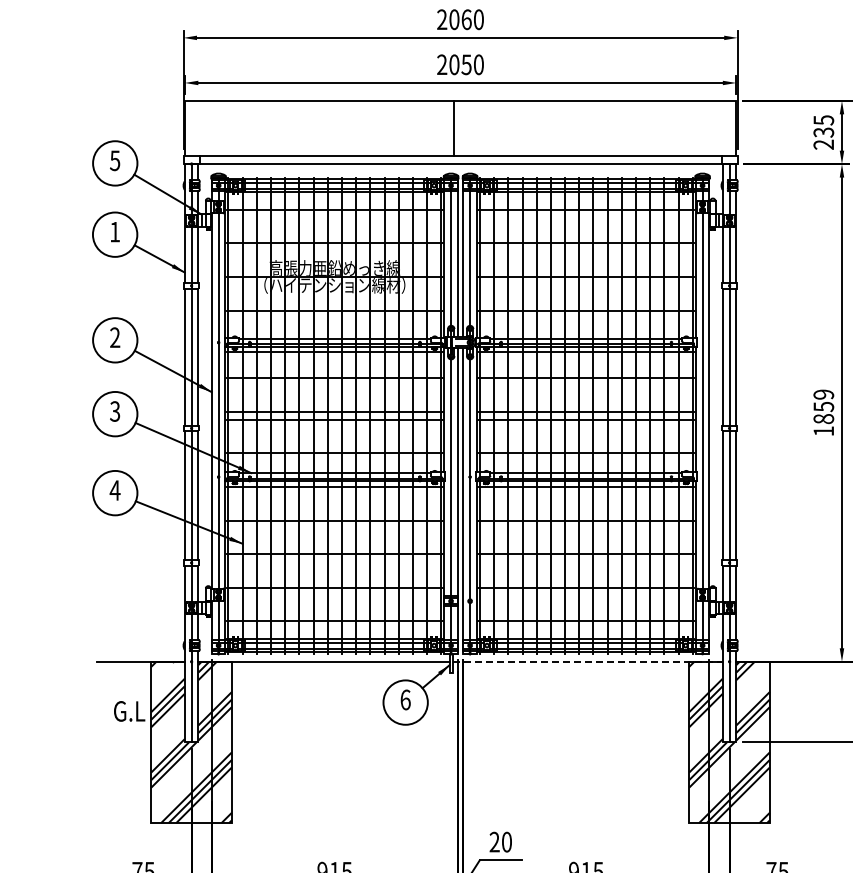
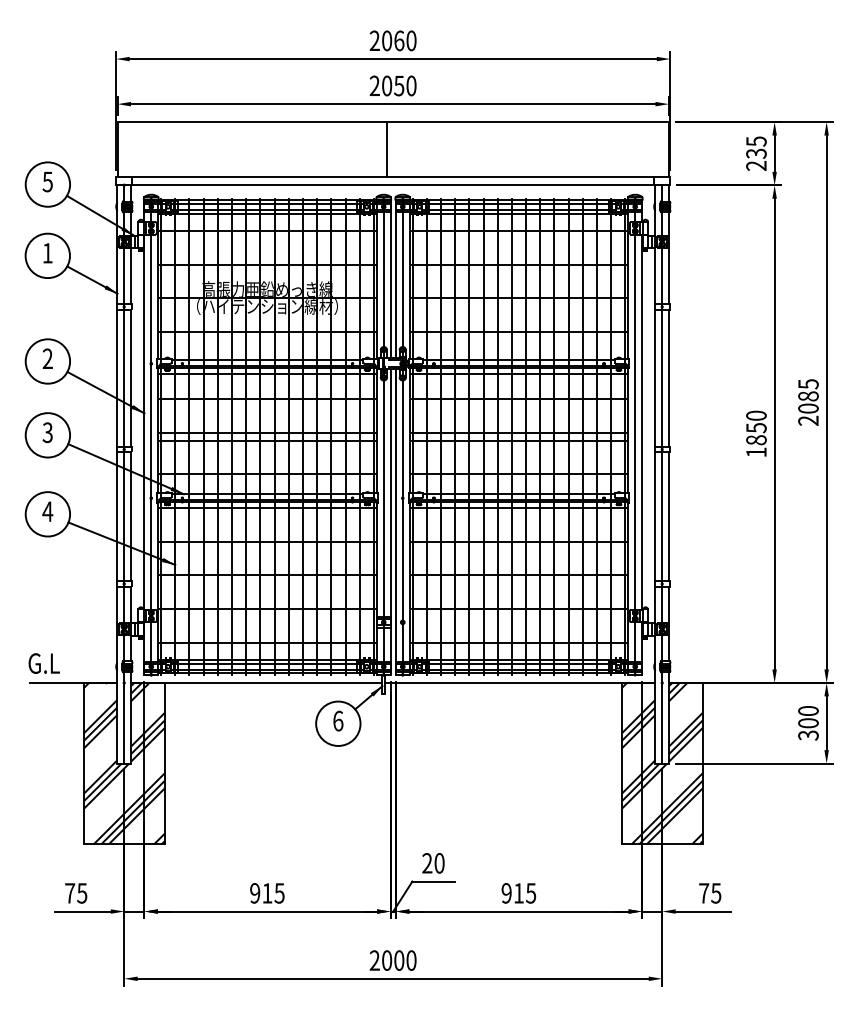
text: (823, 394) -> (756, 415), 1859 -> 1850
line: (587, 661) -> (520, 682), dashed -> solid
text: (128, 711) -> (43, 663), moved

